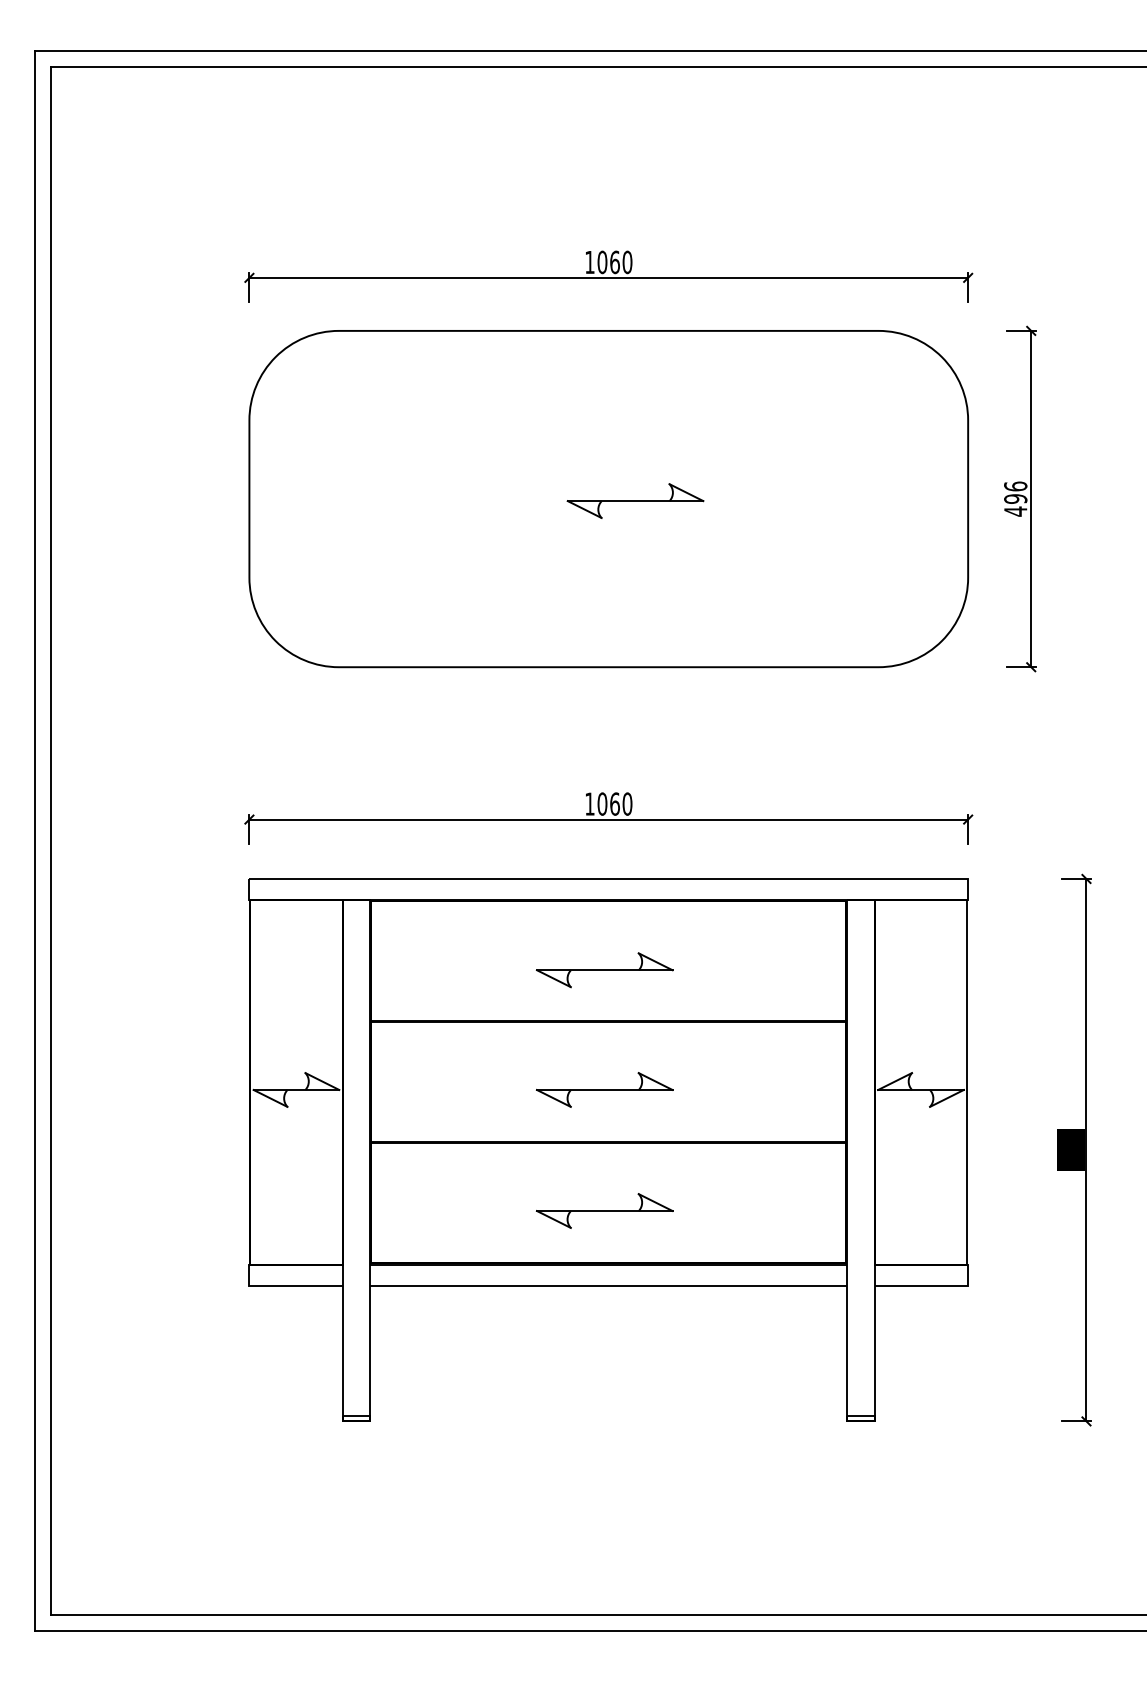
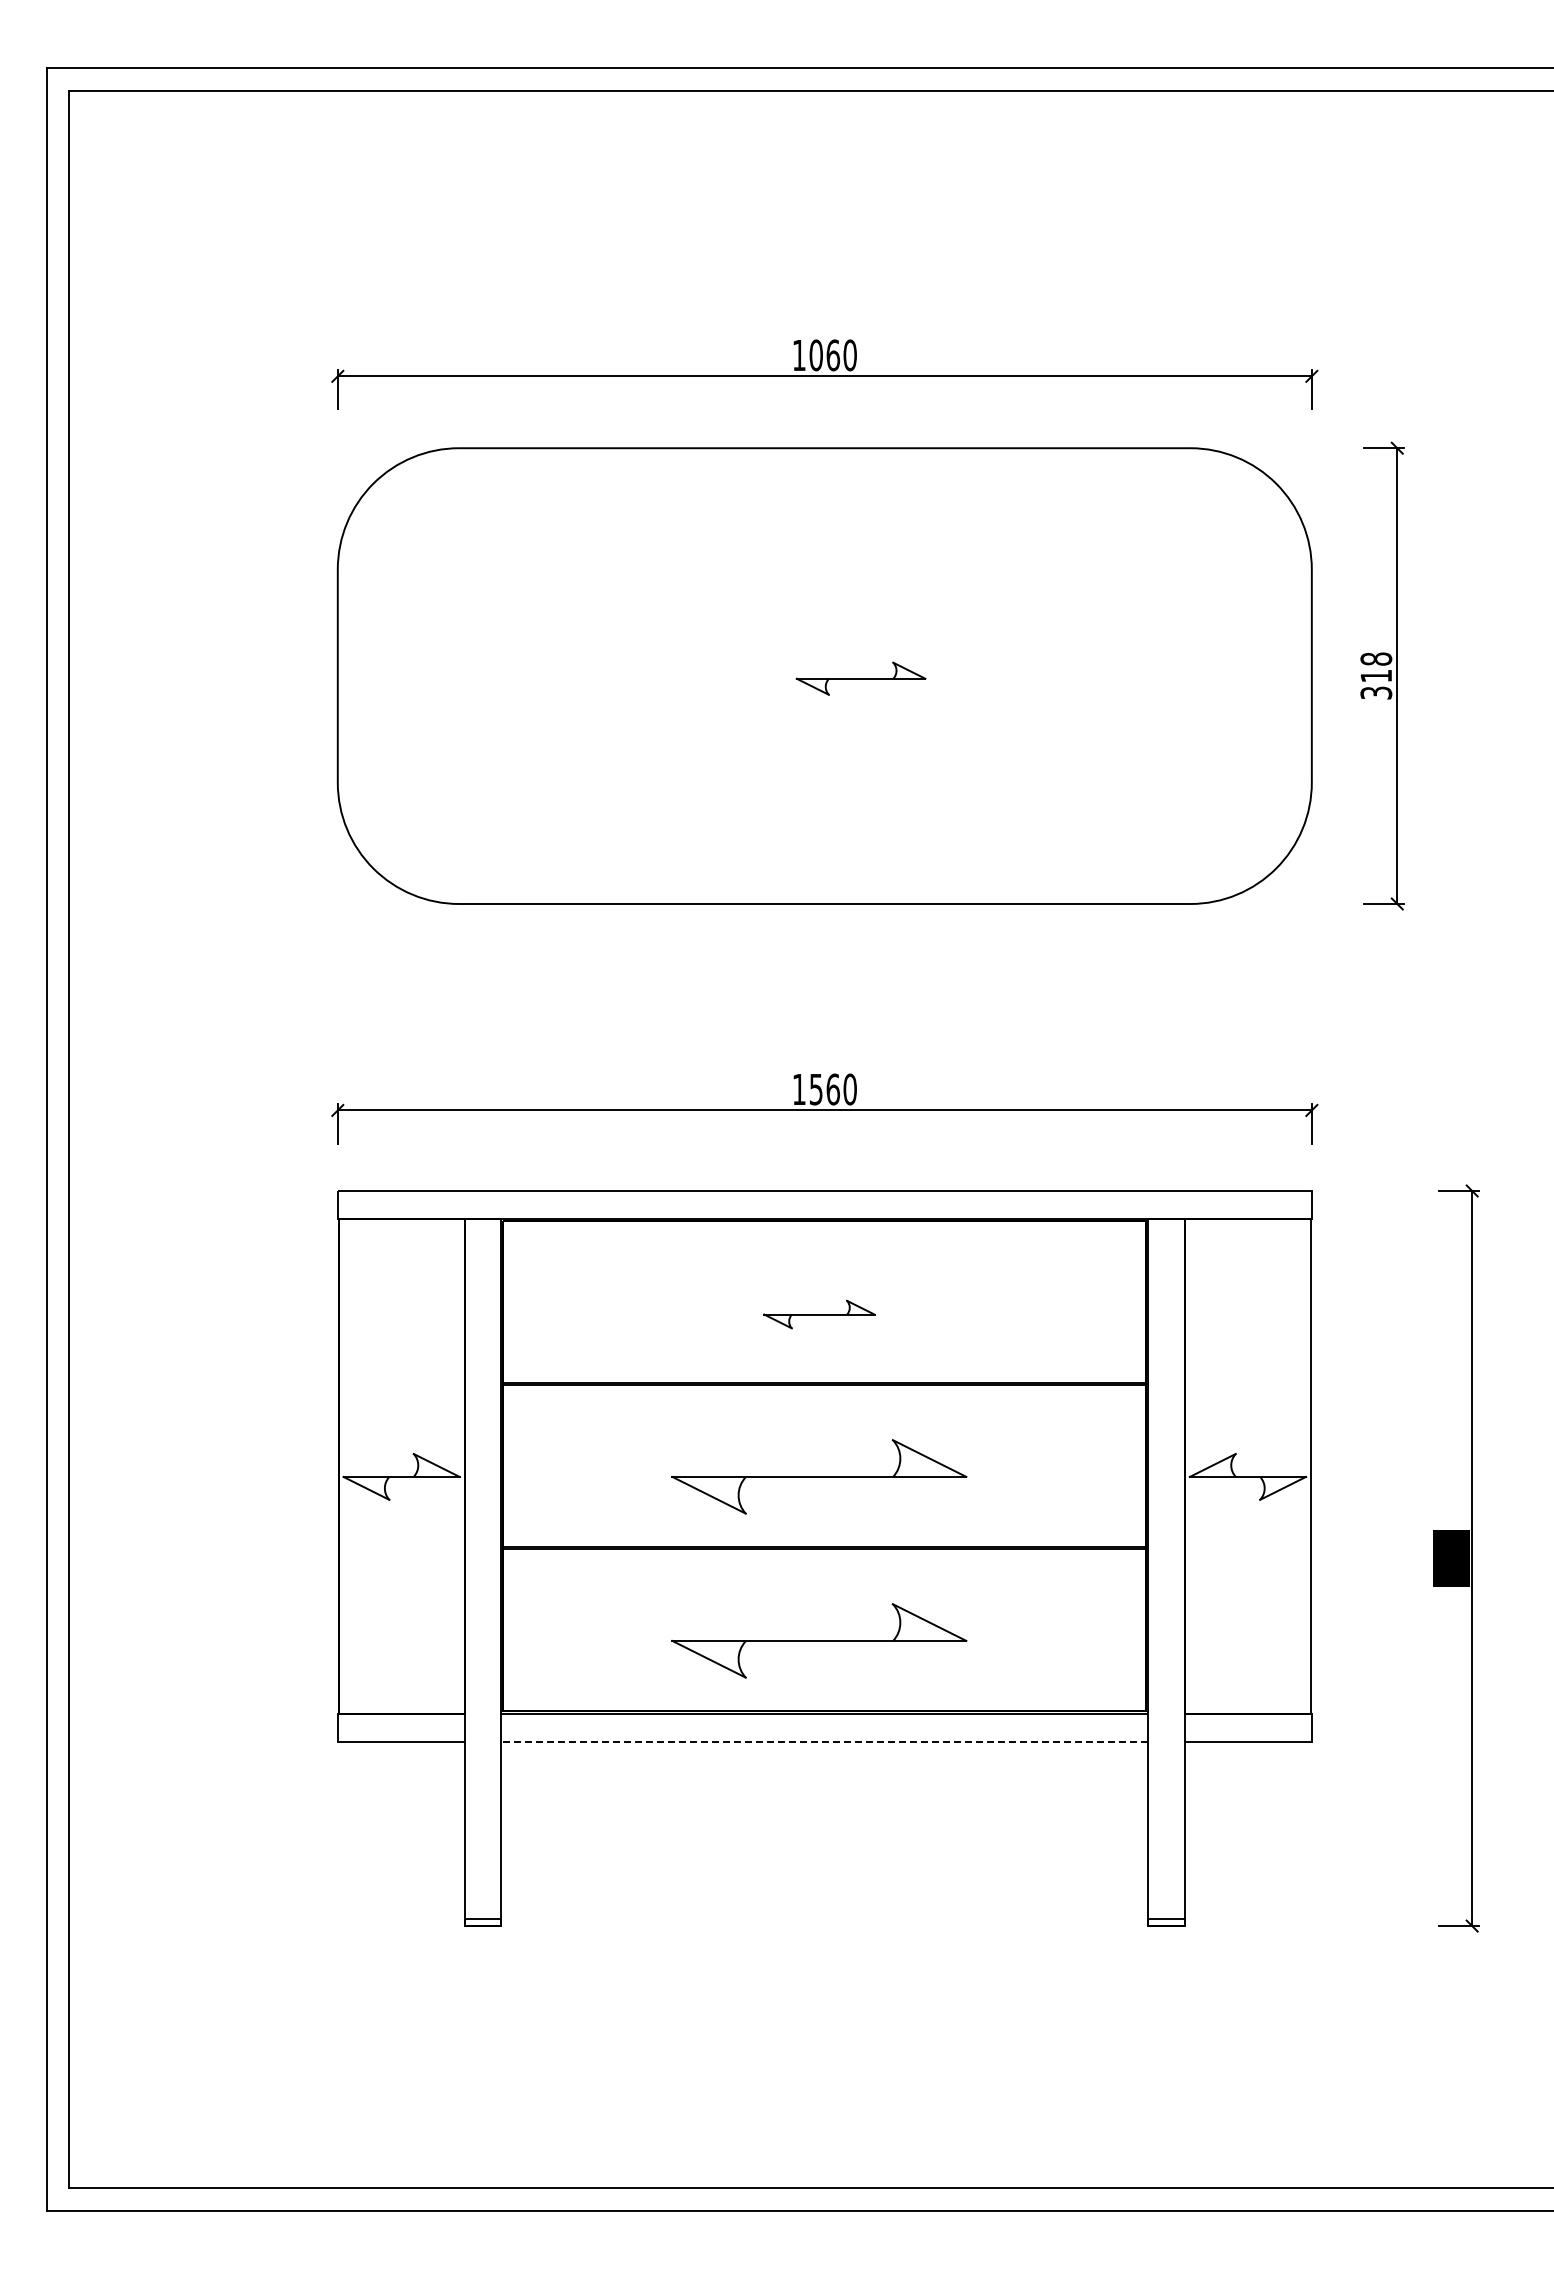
text: (1015, 499) -> (1376, 676), 496 -> 318
part: (635, 500) -> (860, 678), size x0.7
text: (601, 804) -> (815, 1089), 1060 -> 1560
part: (604, 970) -> (819, 1314), size x0.6
part: (604, 1089) -> (819, 1476), size x1.6
part: (604, 1210) -> (819, 1640), size x1.6
line: (608, 1285) -> (824, 1742), solid -> dashed

